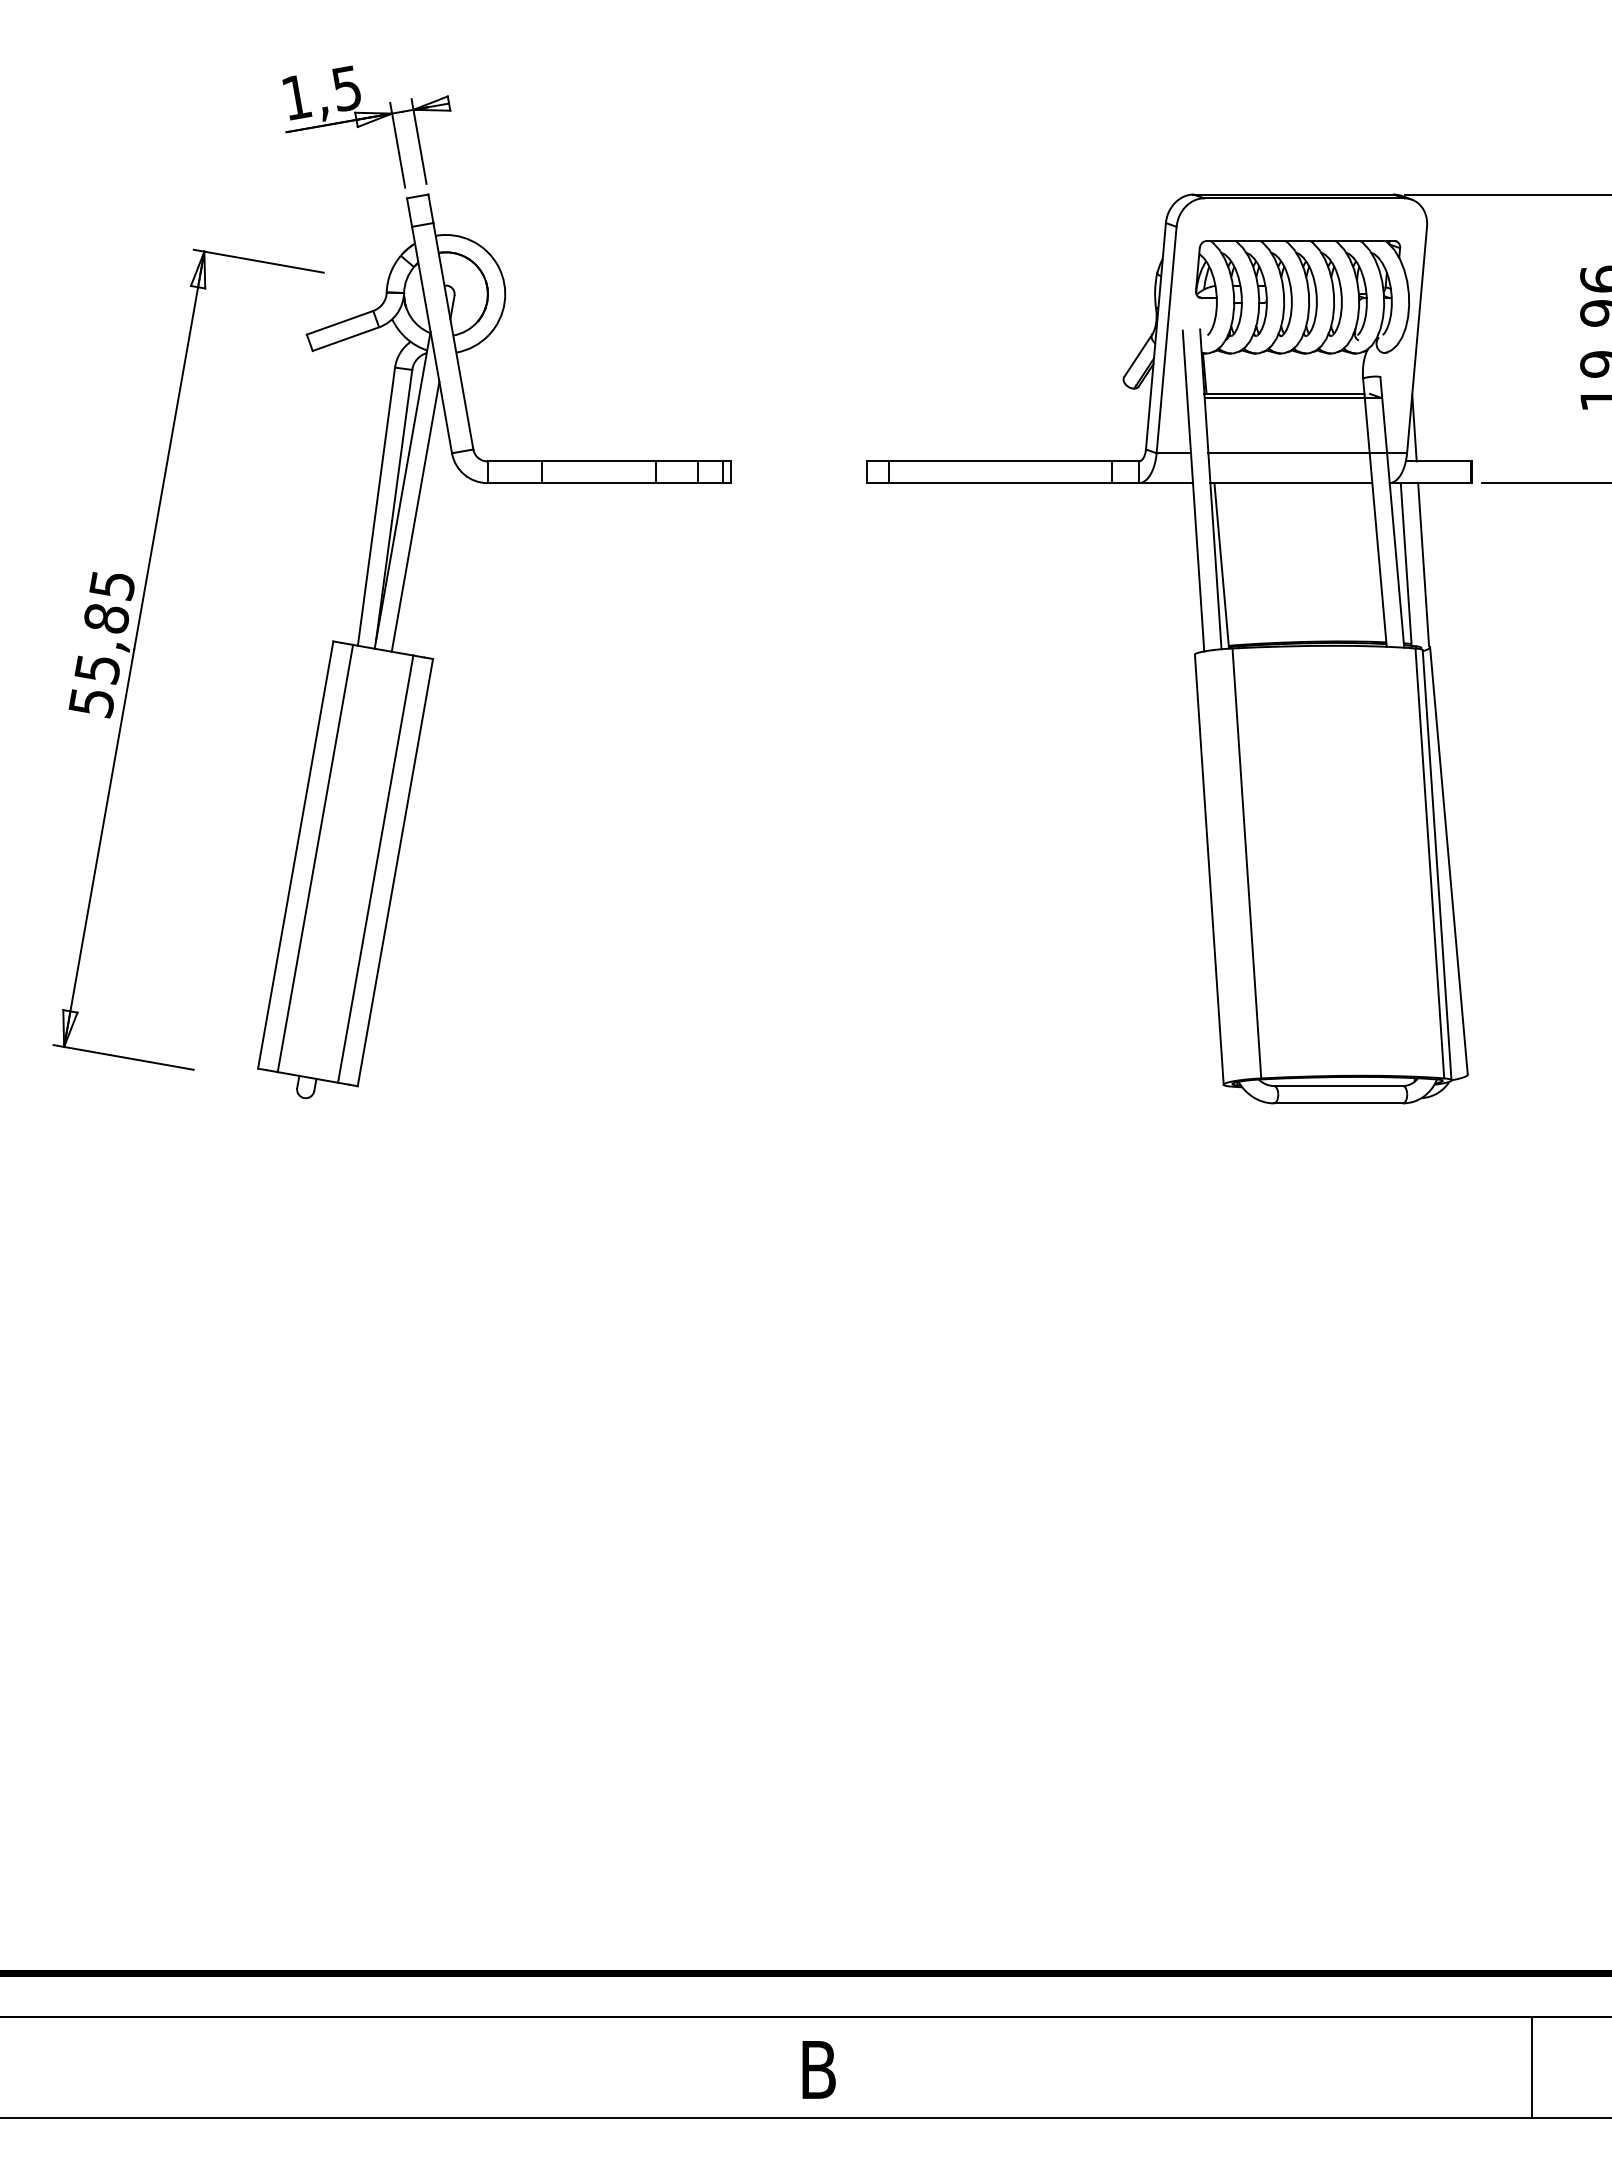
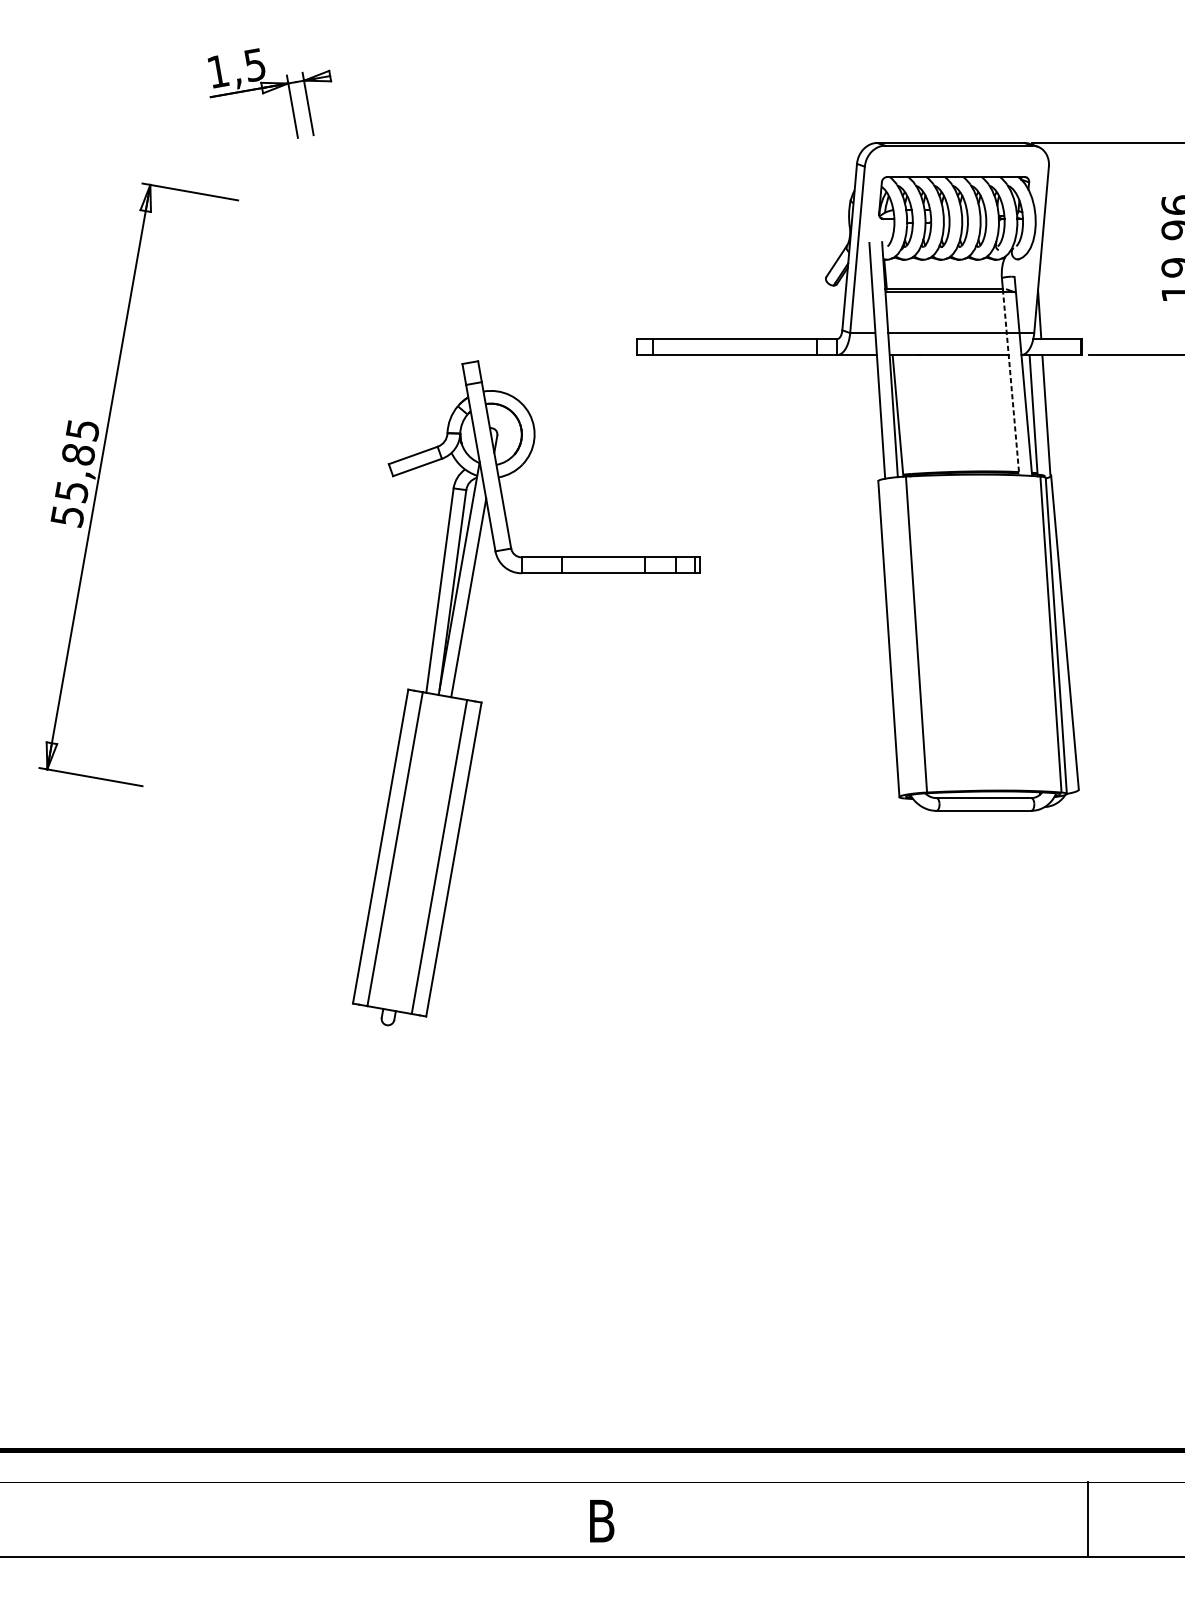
line: (1375, 520) -> (1011, 382), solid -> dashed
part: (434, 658) -> (482, 702), moved
line: (1531, 2067) -> (1088, 1519), moved

